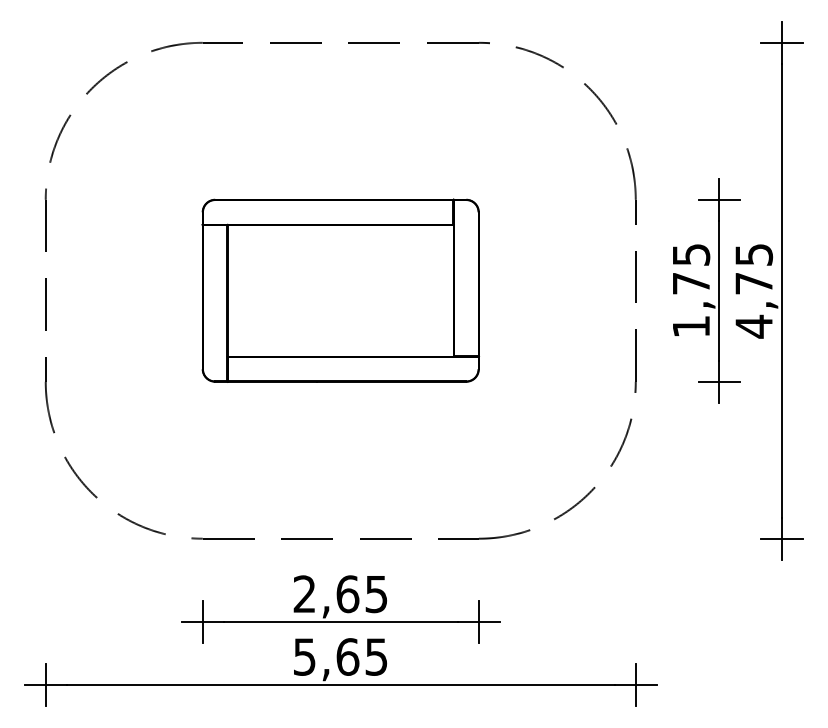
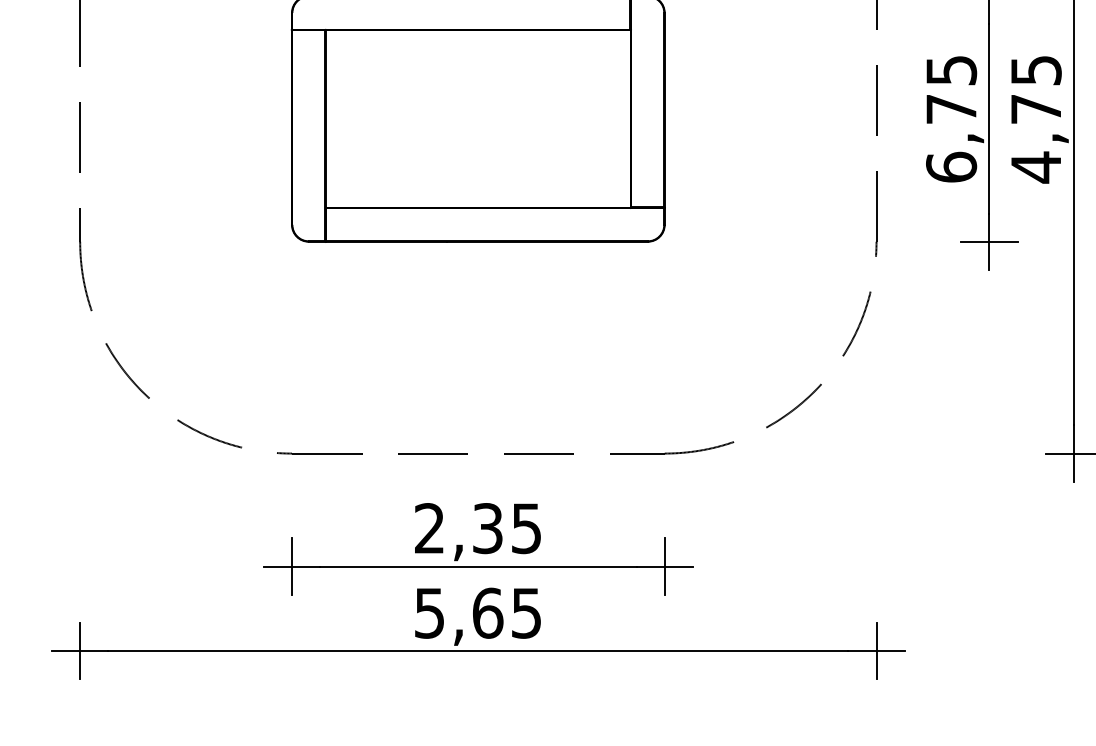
text: (691, 326) -> (951, 167), 1,75 -> 6,75
text: (347, 594) -> (487, 528), 2,65 -> 2,35

